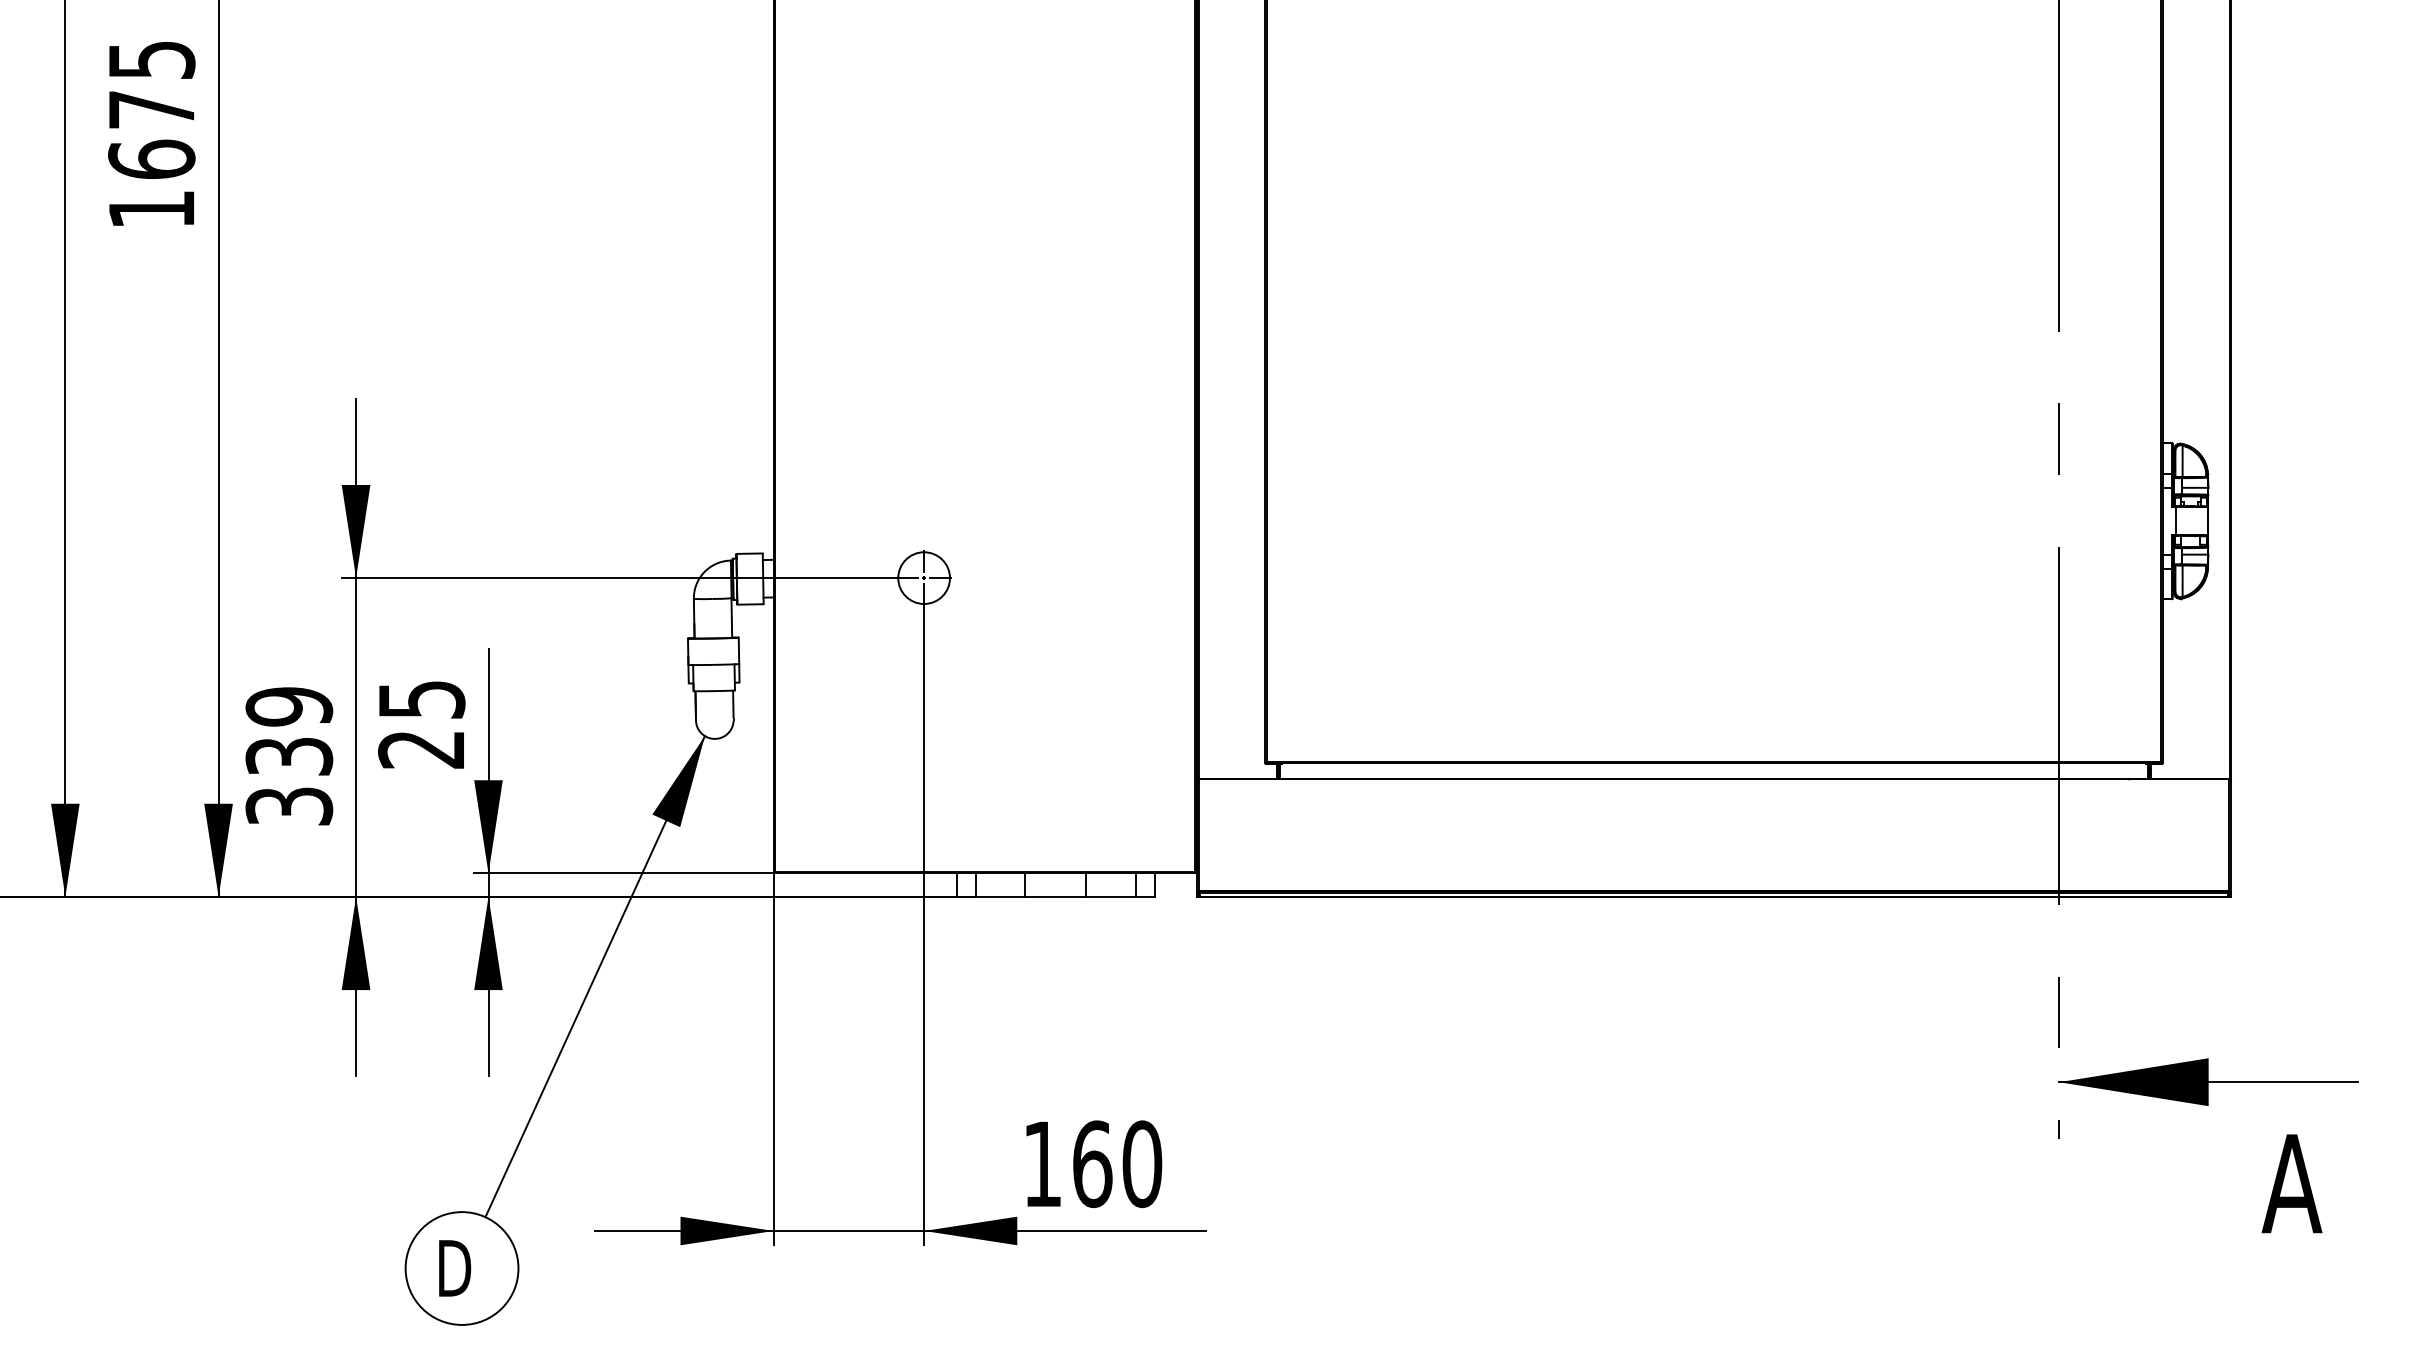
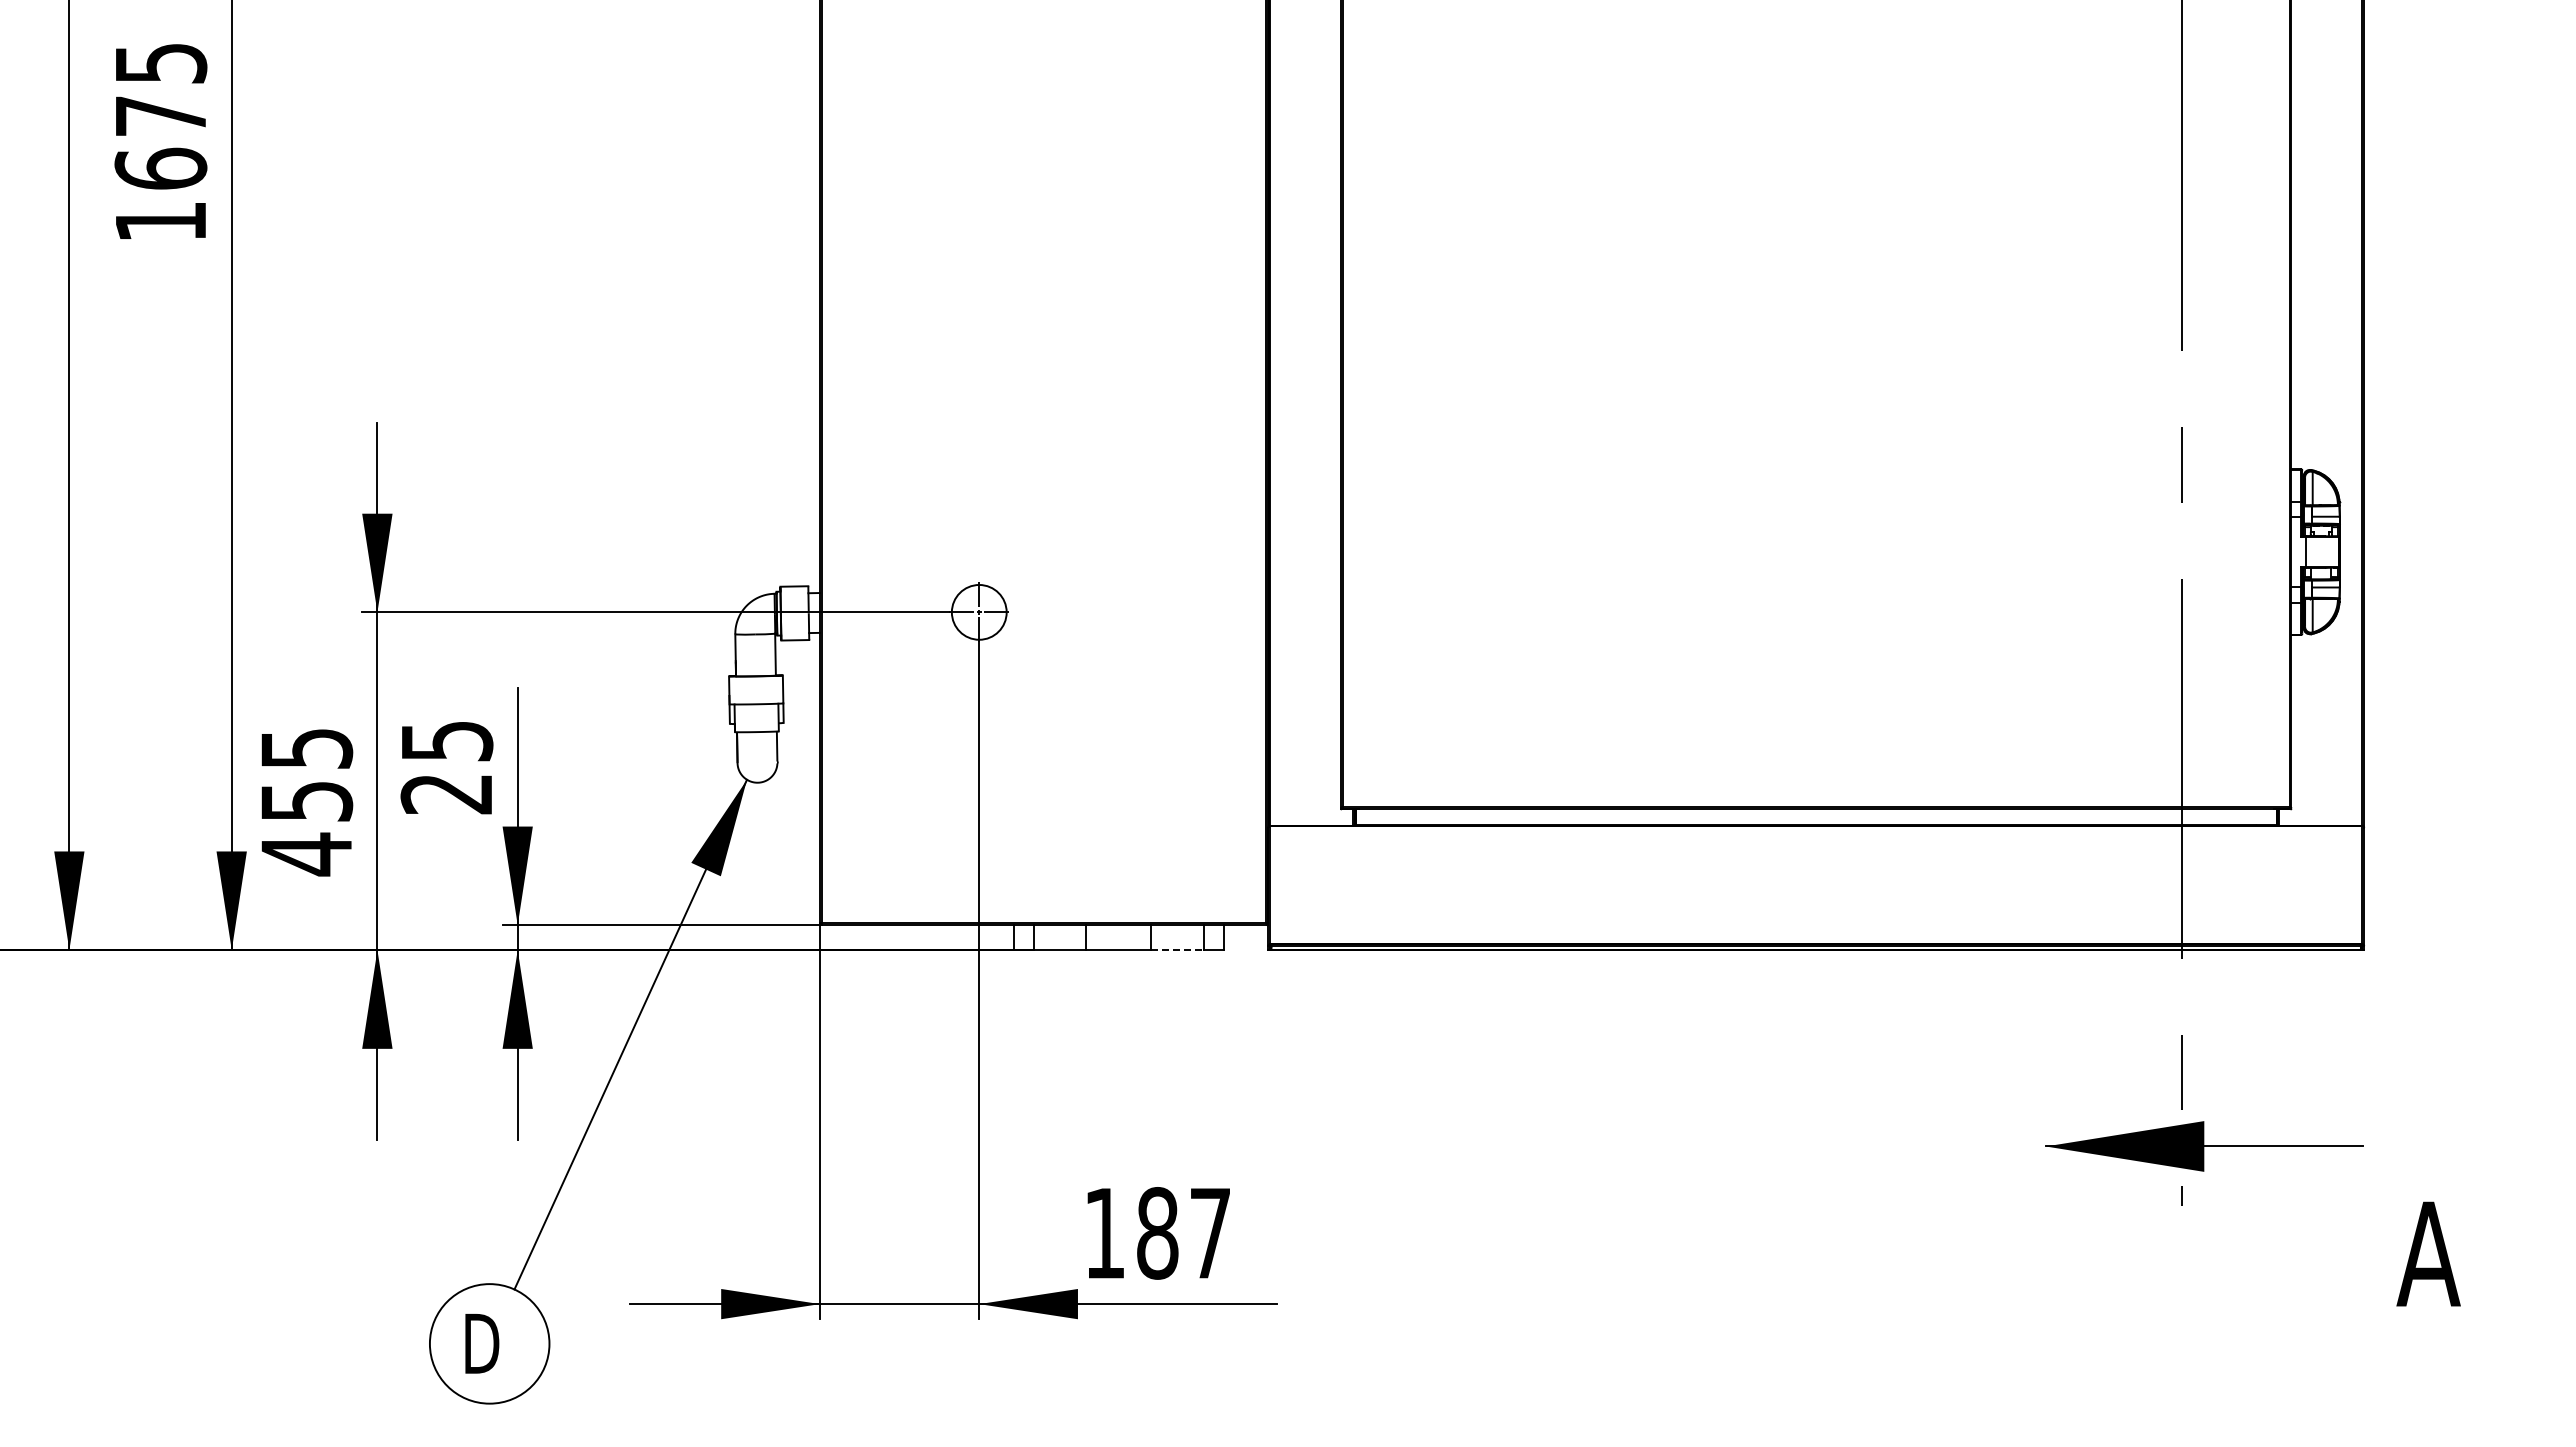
text: (289, 757) -> (306, 802), 339 -> 455
line: (1111, 897) -> (1177, 950), solid -> dashed
part: (2208, 1082) -> (2204, 1146), moved
text: (1117, 1164) -> (1184, 1233), 160 -> 187

